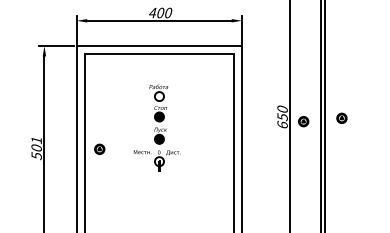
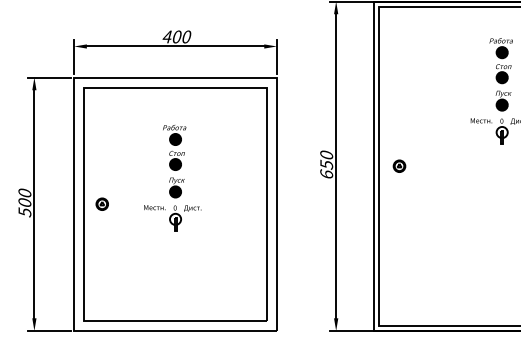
fill: (159, 96) -> (175, 139), added
part: (303, 121) -> (352, 169), removed
text: (36, 139) -> (24, 192), 501 -> 500

